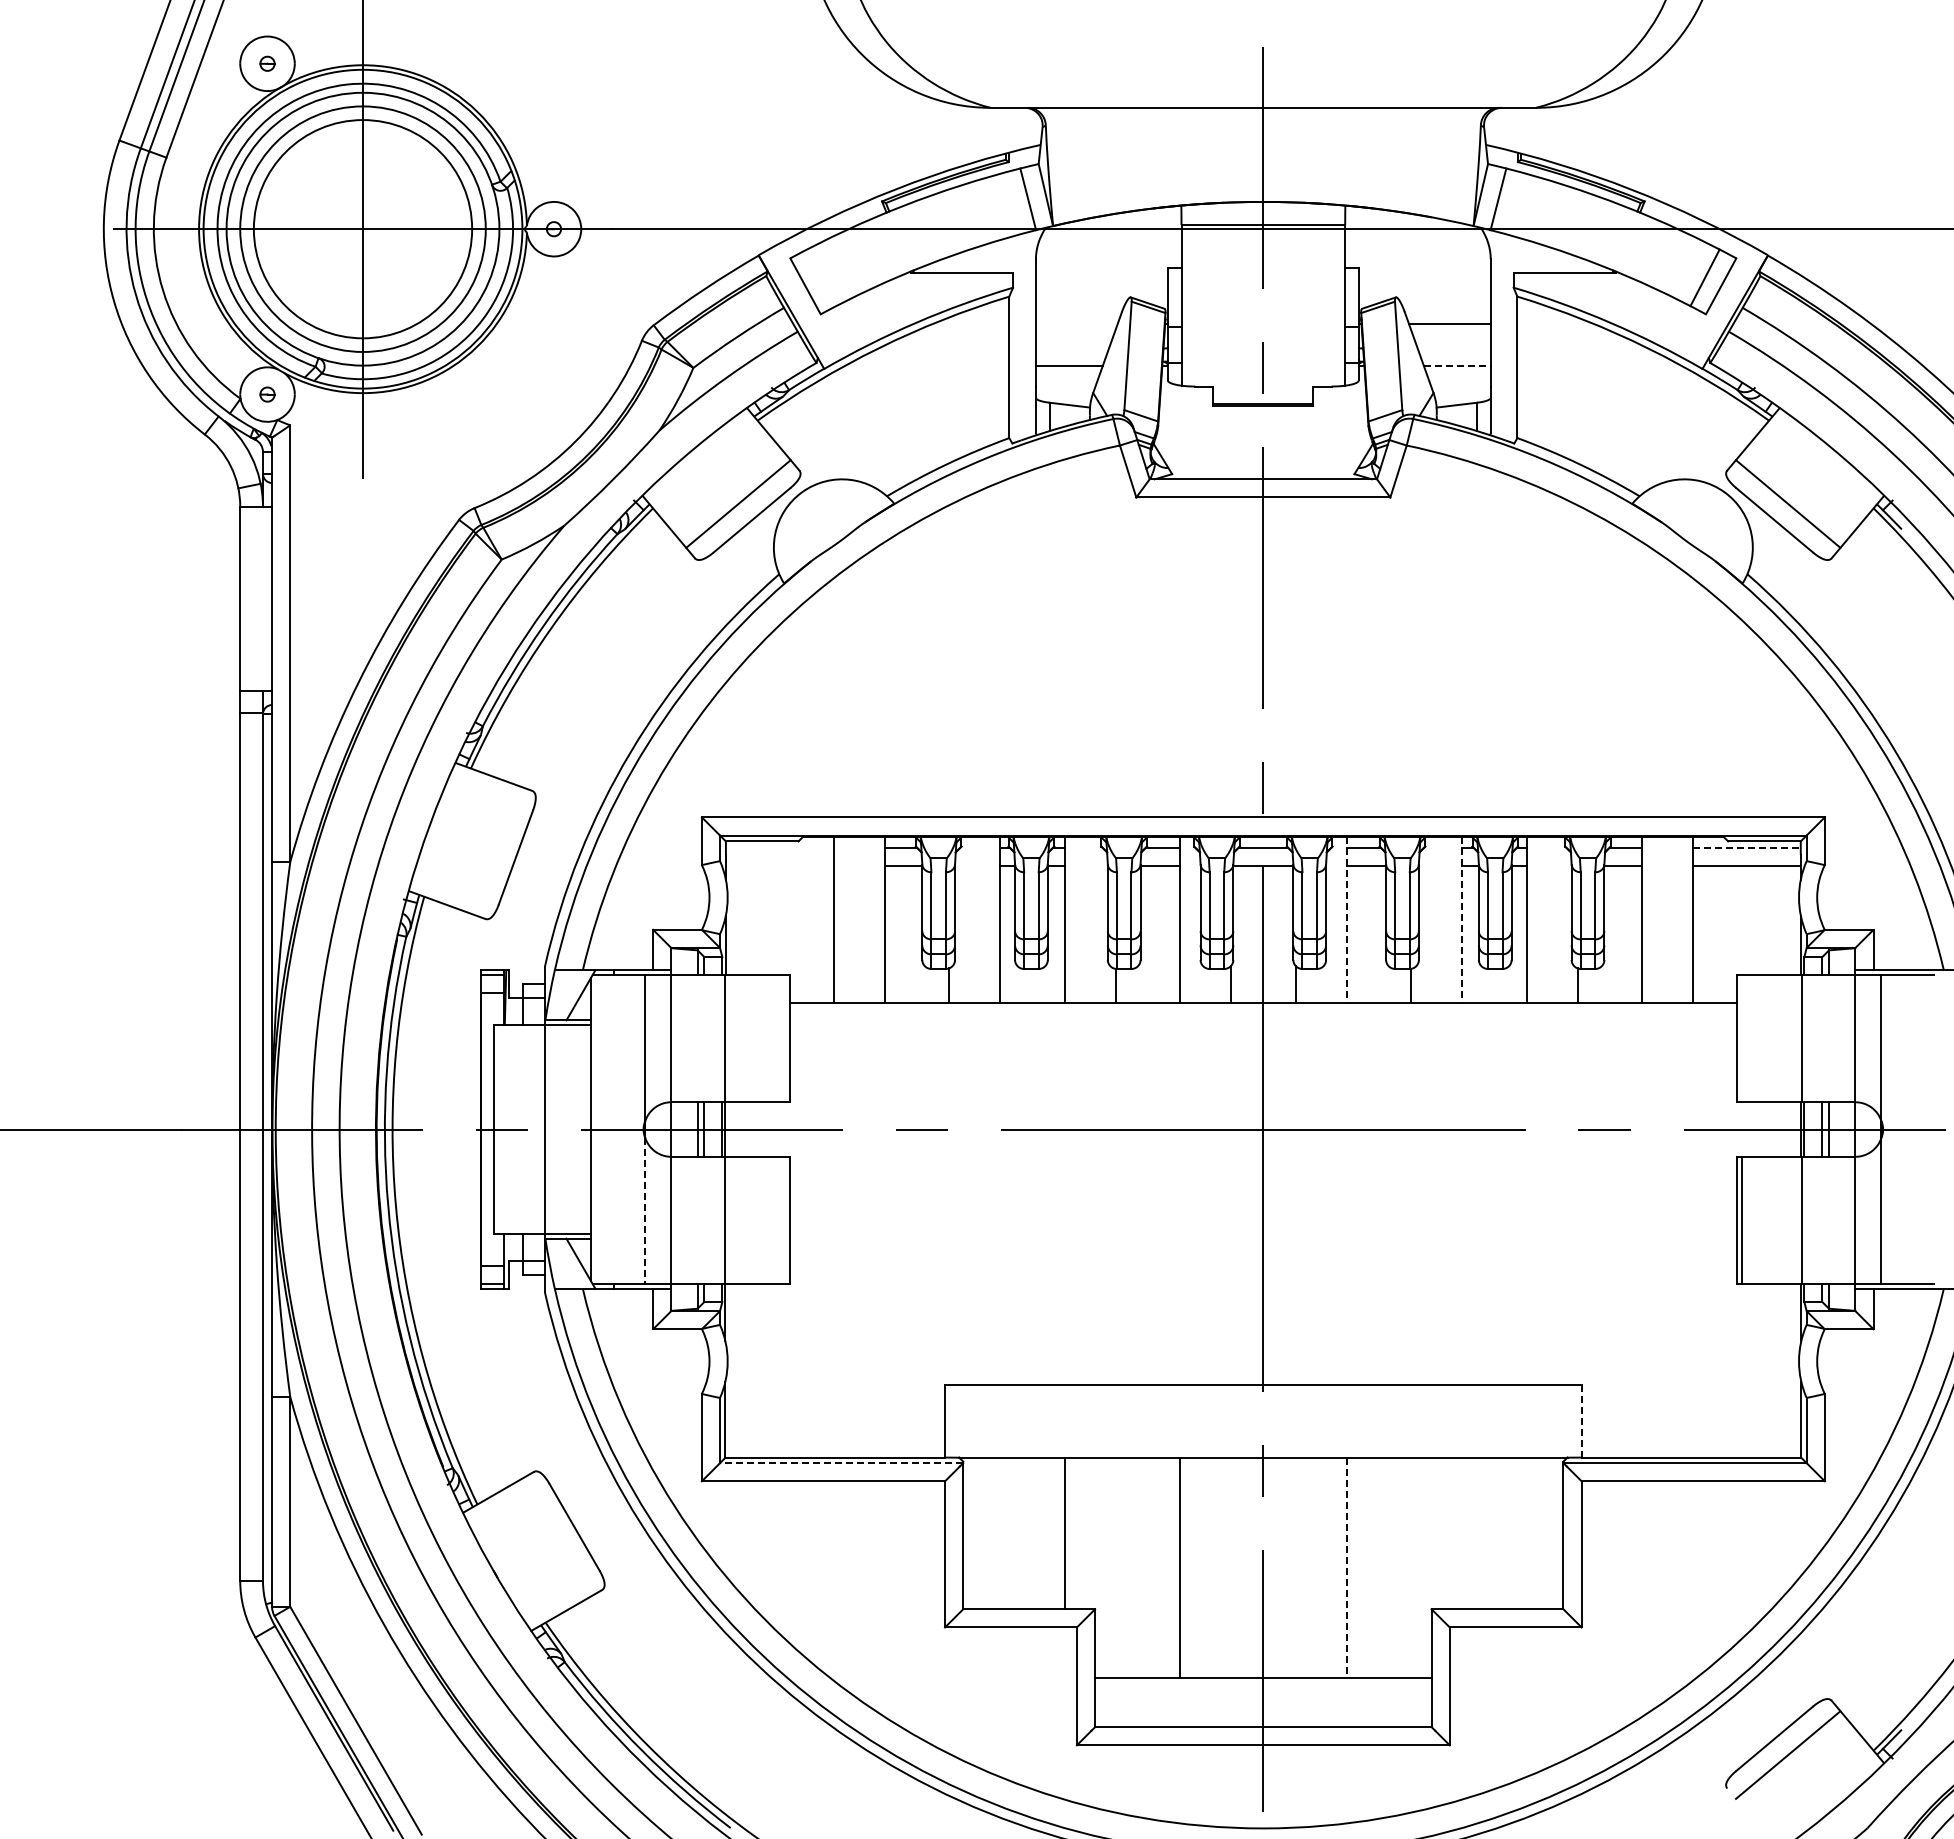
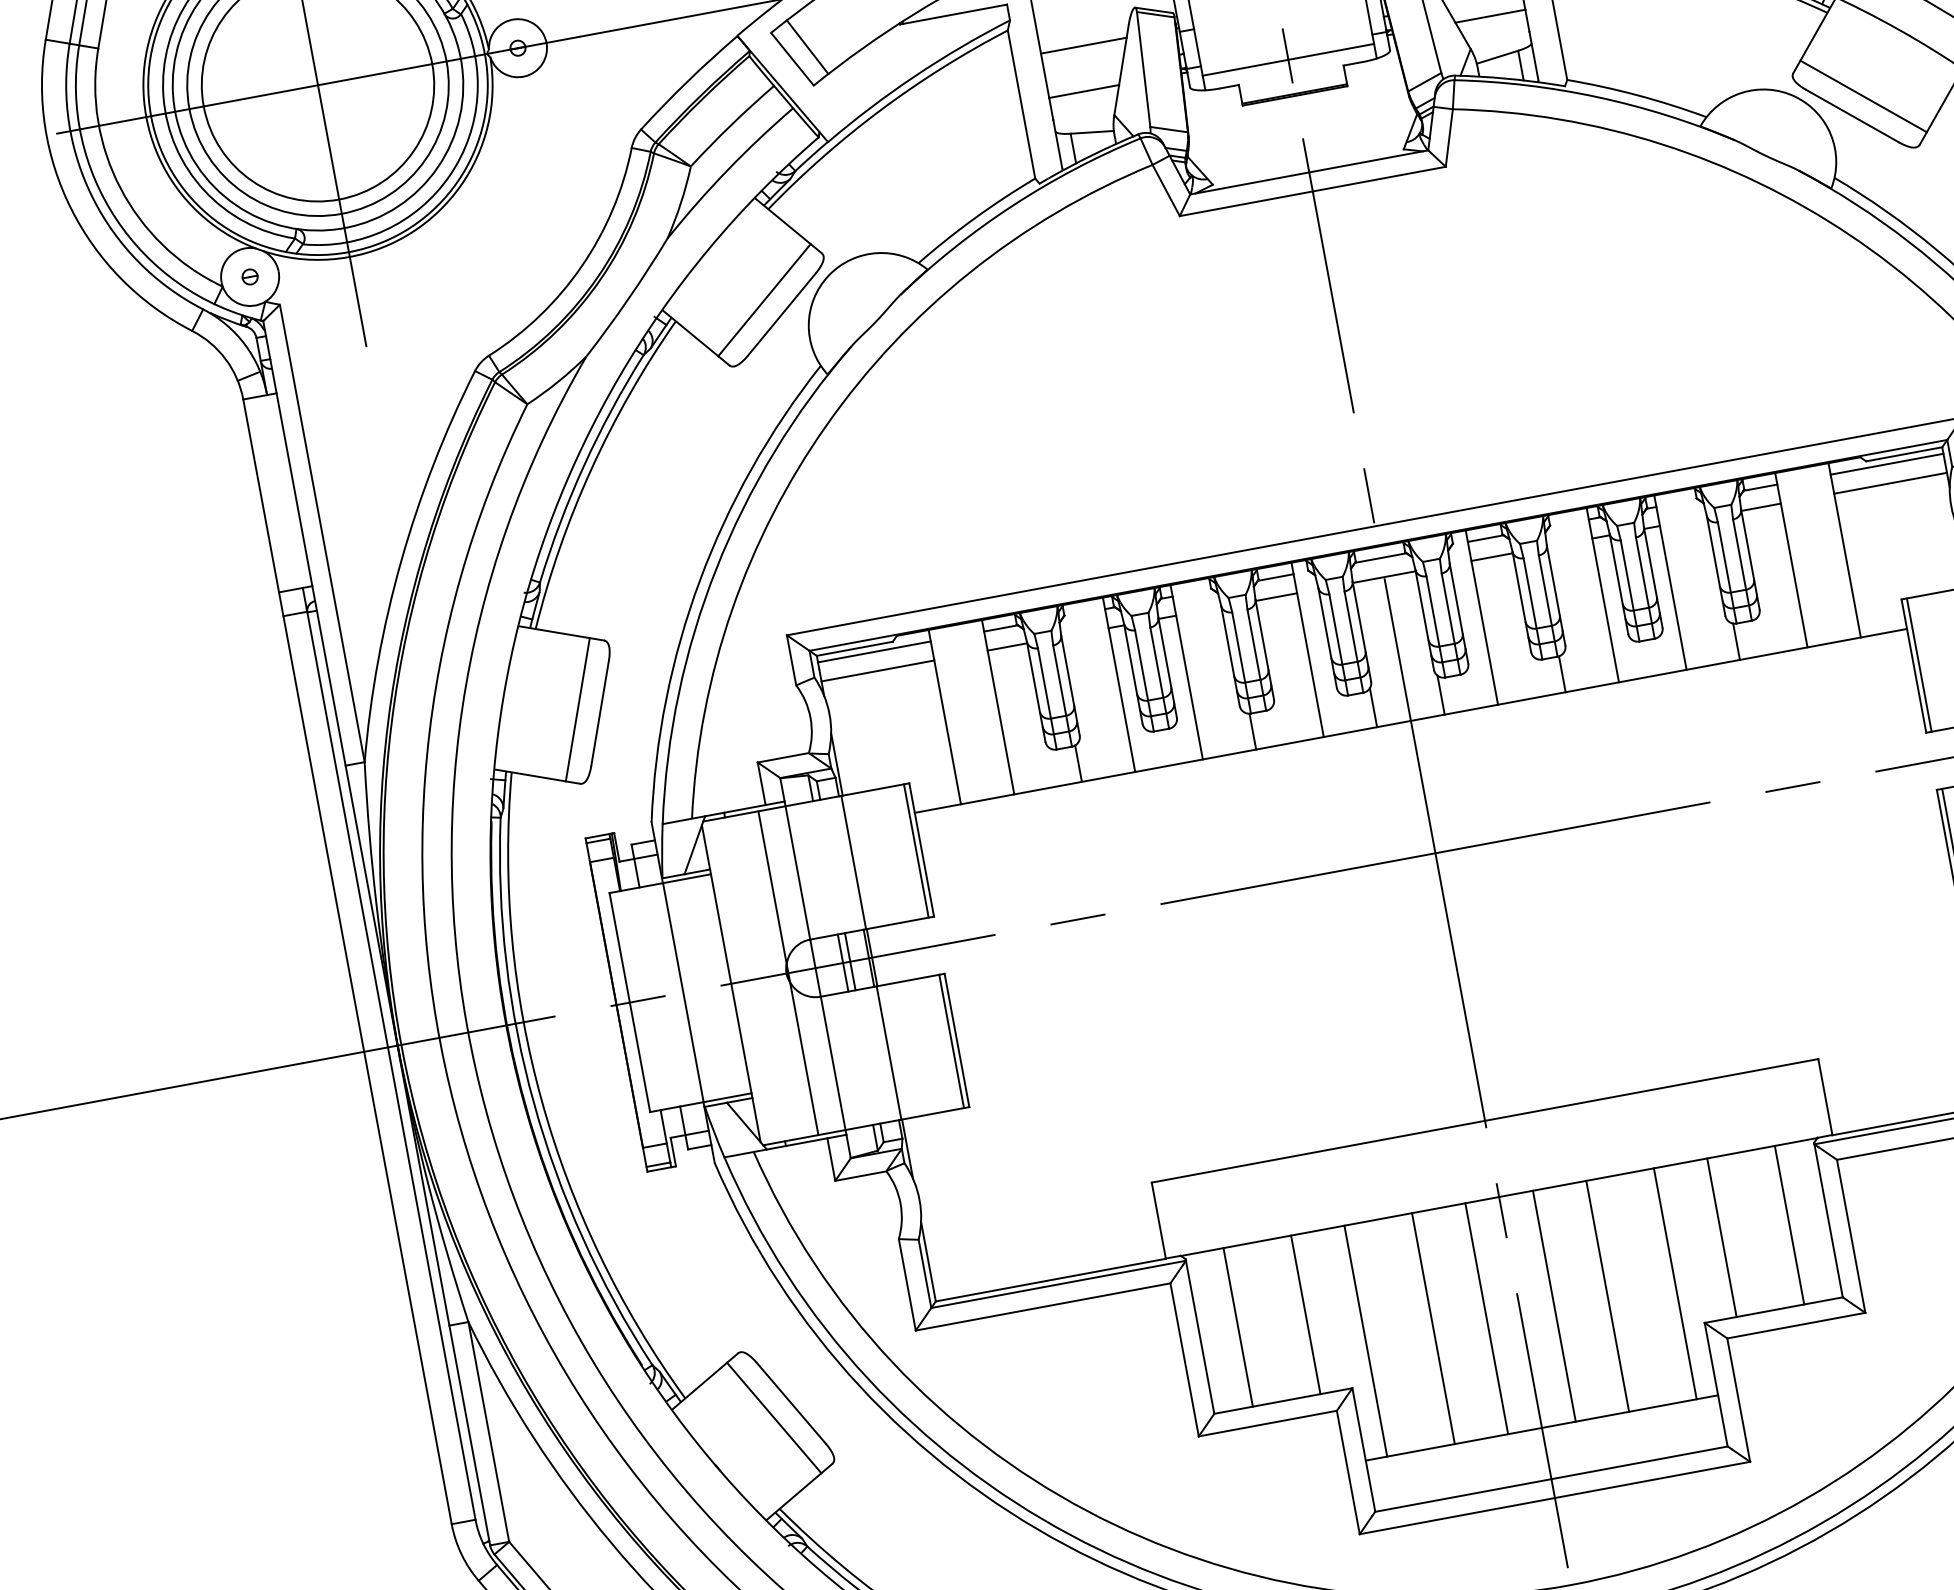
line: (821, 277) -> (807, 46), added
line: (1076, 323) -> (1083, 45), added
line: (1457, 366) -> (1490, 16), dashed -> solid
line: (1263, 371) -> (1288, 59), added
line: (779, 847) -> (874, 651), added
line: (1746, 847) -> (1886, 464), dashed -> solid
line: (495, 850) -> (577, 710), added
line: (779, 865) -> (877, 670), added
line: (1346, 920) -> (1481, 618), dashed -> solid
line: (1462, 920) -> (1603, 595), dashed -> solid
line: (784, 1038) -> (916, 850), added
line: (1742, 1038) -> (1919, 664), added
line: (645, 1211) -> (804, 1058), dashed -> solid
line: (784, 1220) -> (951, 1041), added
line: (1581, 1420) -> (1825, 1096), dashed -> solid
line: (841, 1463) -> (1058, 1284), dashed -> solid
line: (1000, 1533) -> (1238, 1327), added
line: (1462, 1533) -> (1722, 1237), added
line: (1526, 1533) -> (1789, 1225), added
line: (556, 1537) -> (774, 1417), added
line: (1115, 1567) -> (1365, 1340), added
line: (1231, 1567) -> (1487, 1318), added
line: (1295, 1567) -> (1554, 1305), added
line: (1411, 1567) -> (1675, 1283), added
line: (1346, 1568) -> (1607, 1296), dashed -> solid

